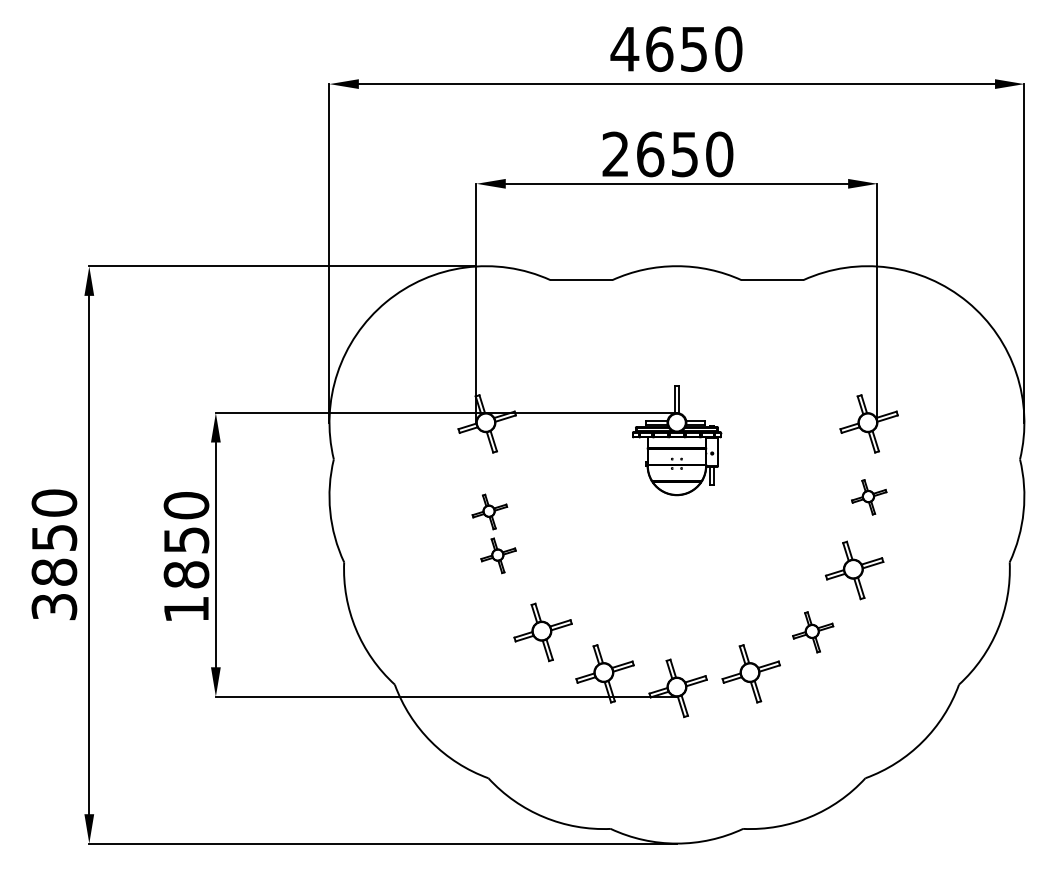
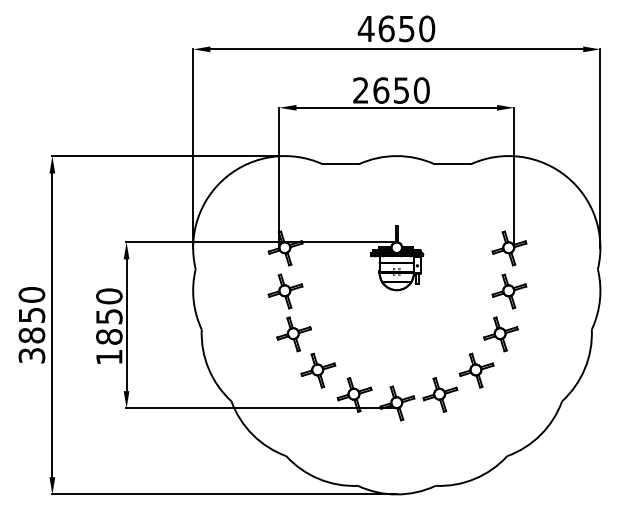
part: (869, 497) -> (509, 291), size x1.67
part: (493, 533) -> (289, 312), size x1.67
part: (812, 632) -> (476, 370), size x1.43

